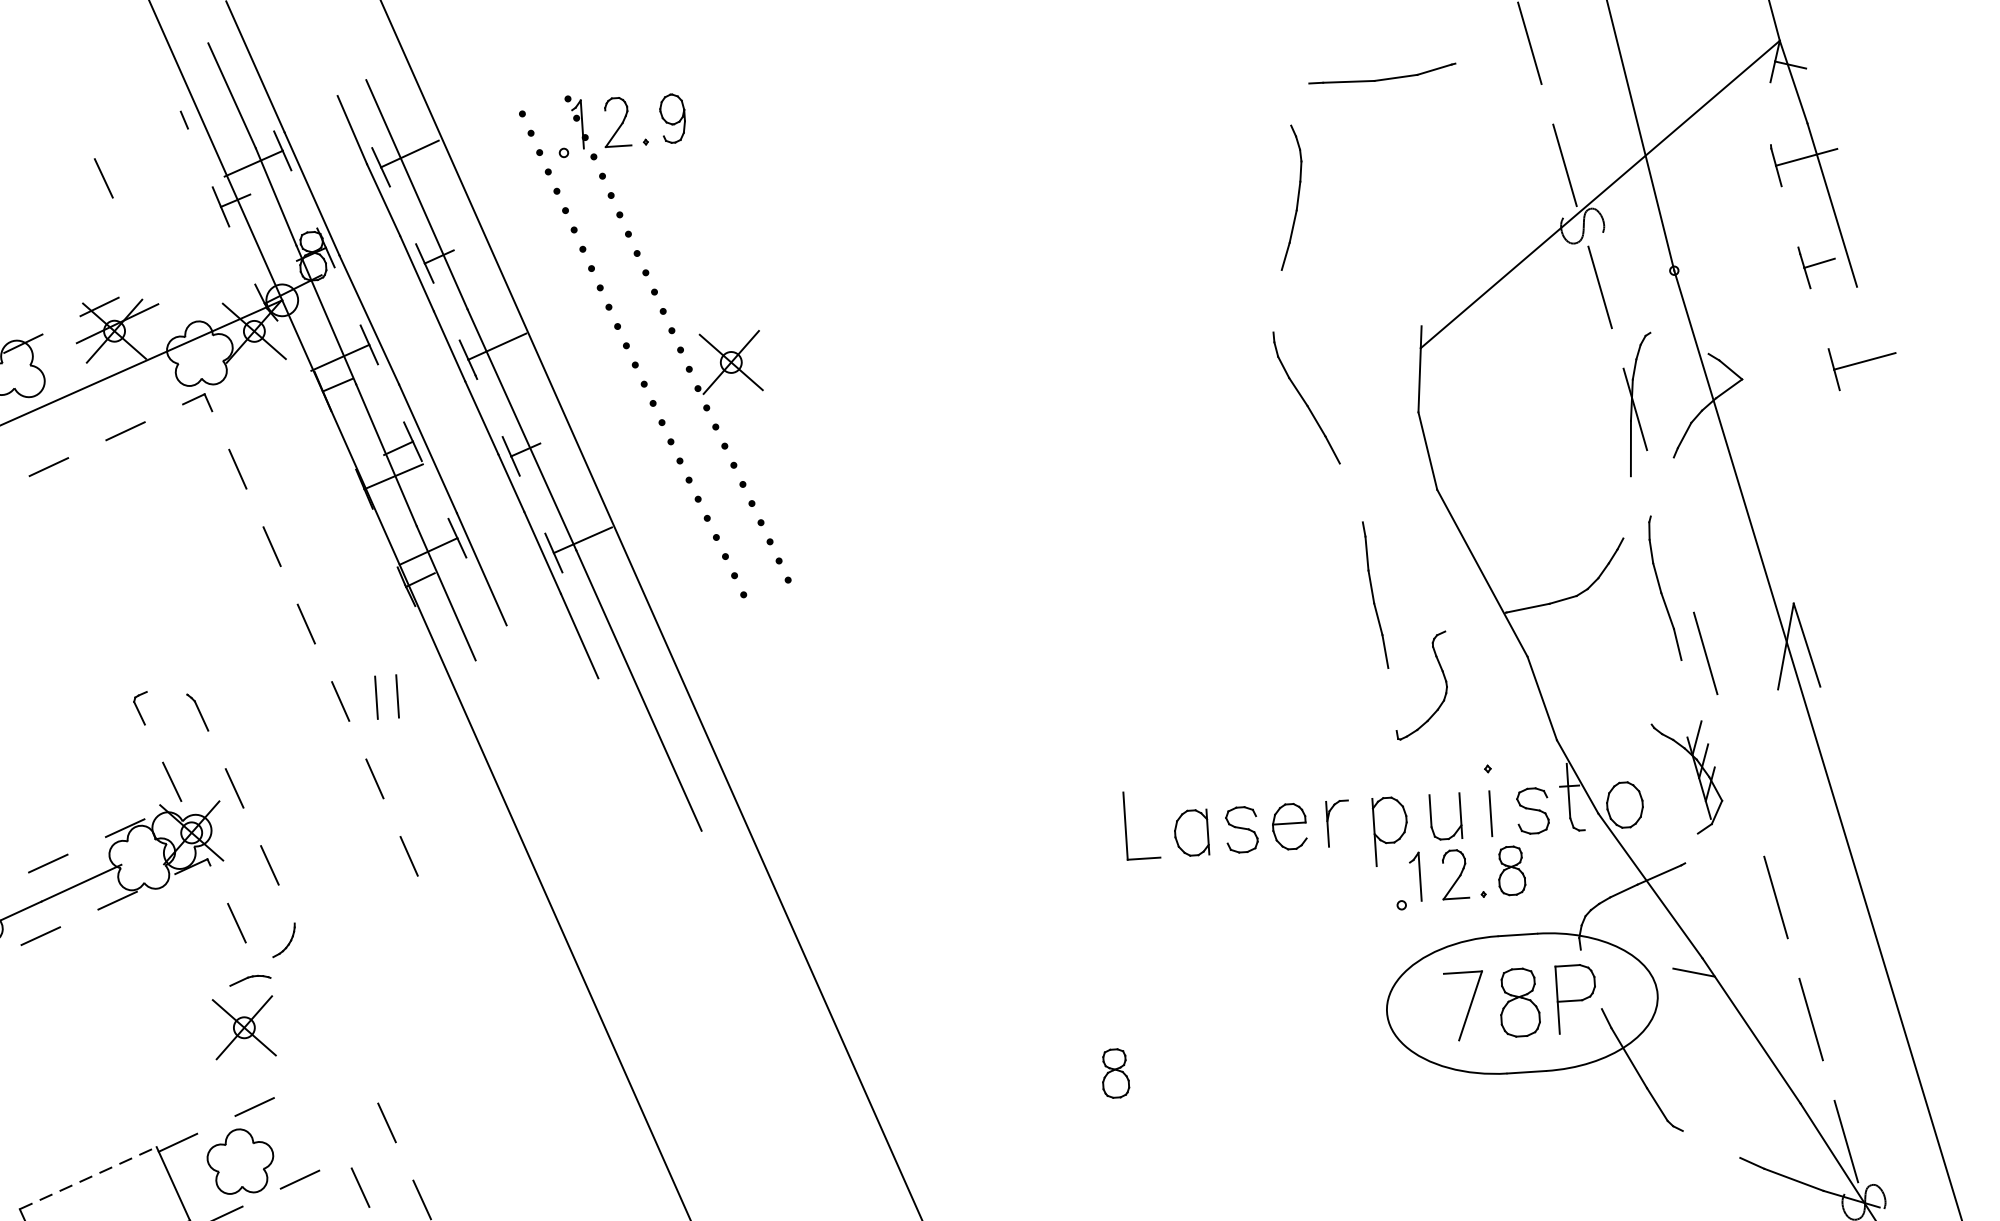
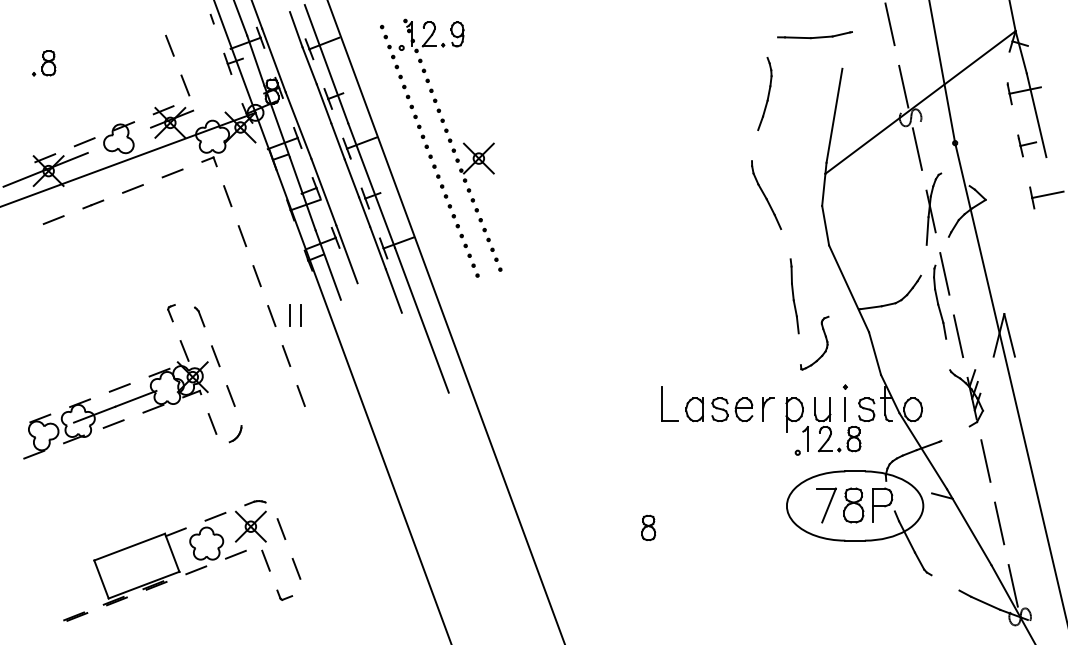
line: (1431, 231) -> (834, 115), added
line: (139, 255) -> (185, 85), added
line: (1669, 530) -> (944, 273), added
part: (1687, 778) -> (966, 398), moved
part: (242, 1017) -> (250, 521), moved
line: (87, 1178) -> (129, 547), dashed -> solid

